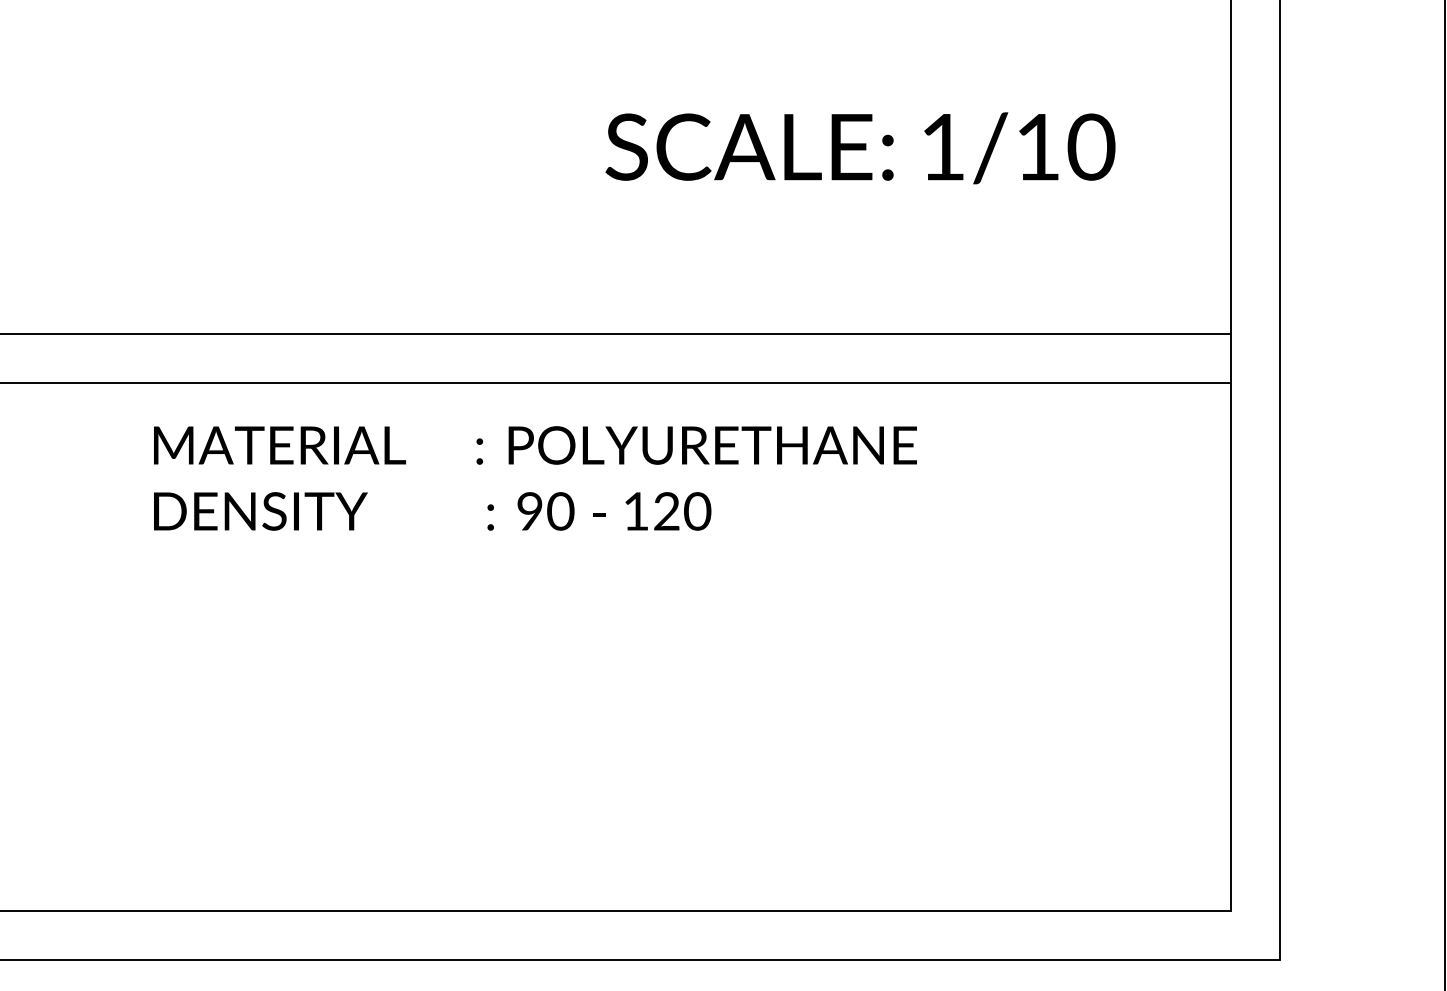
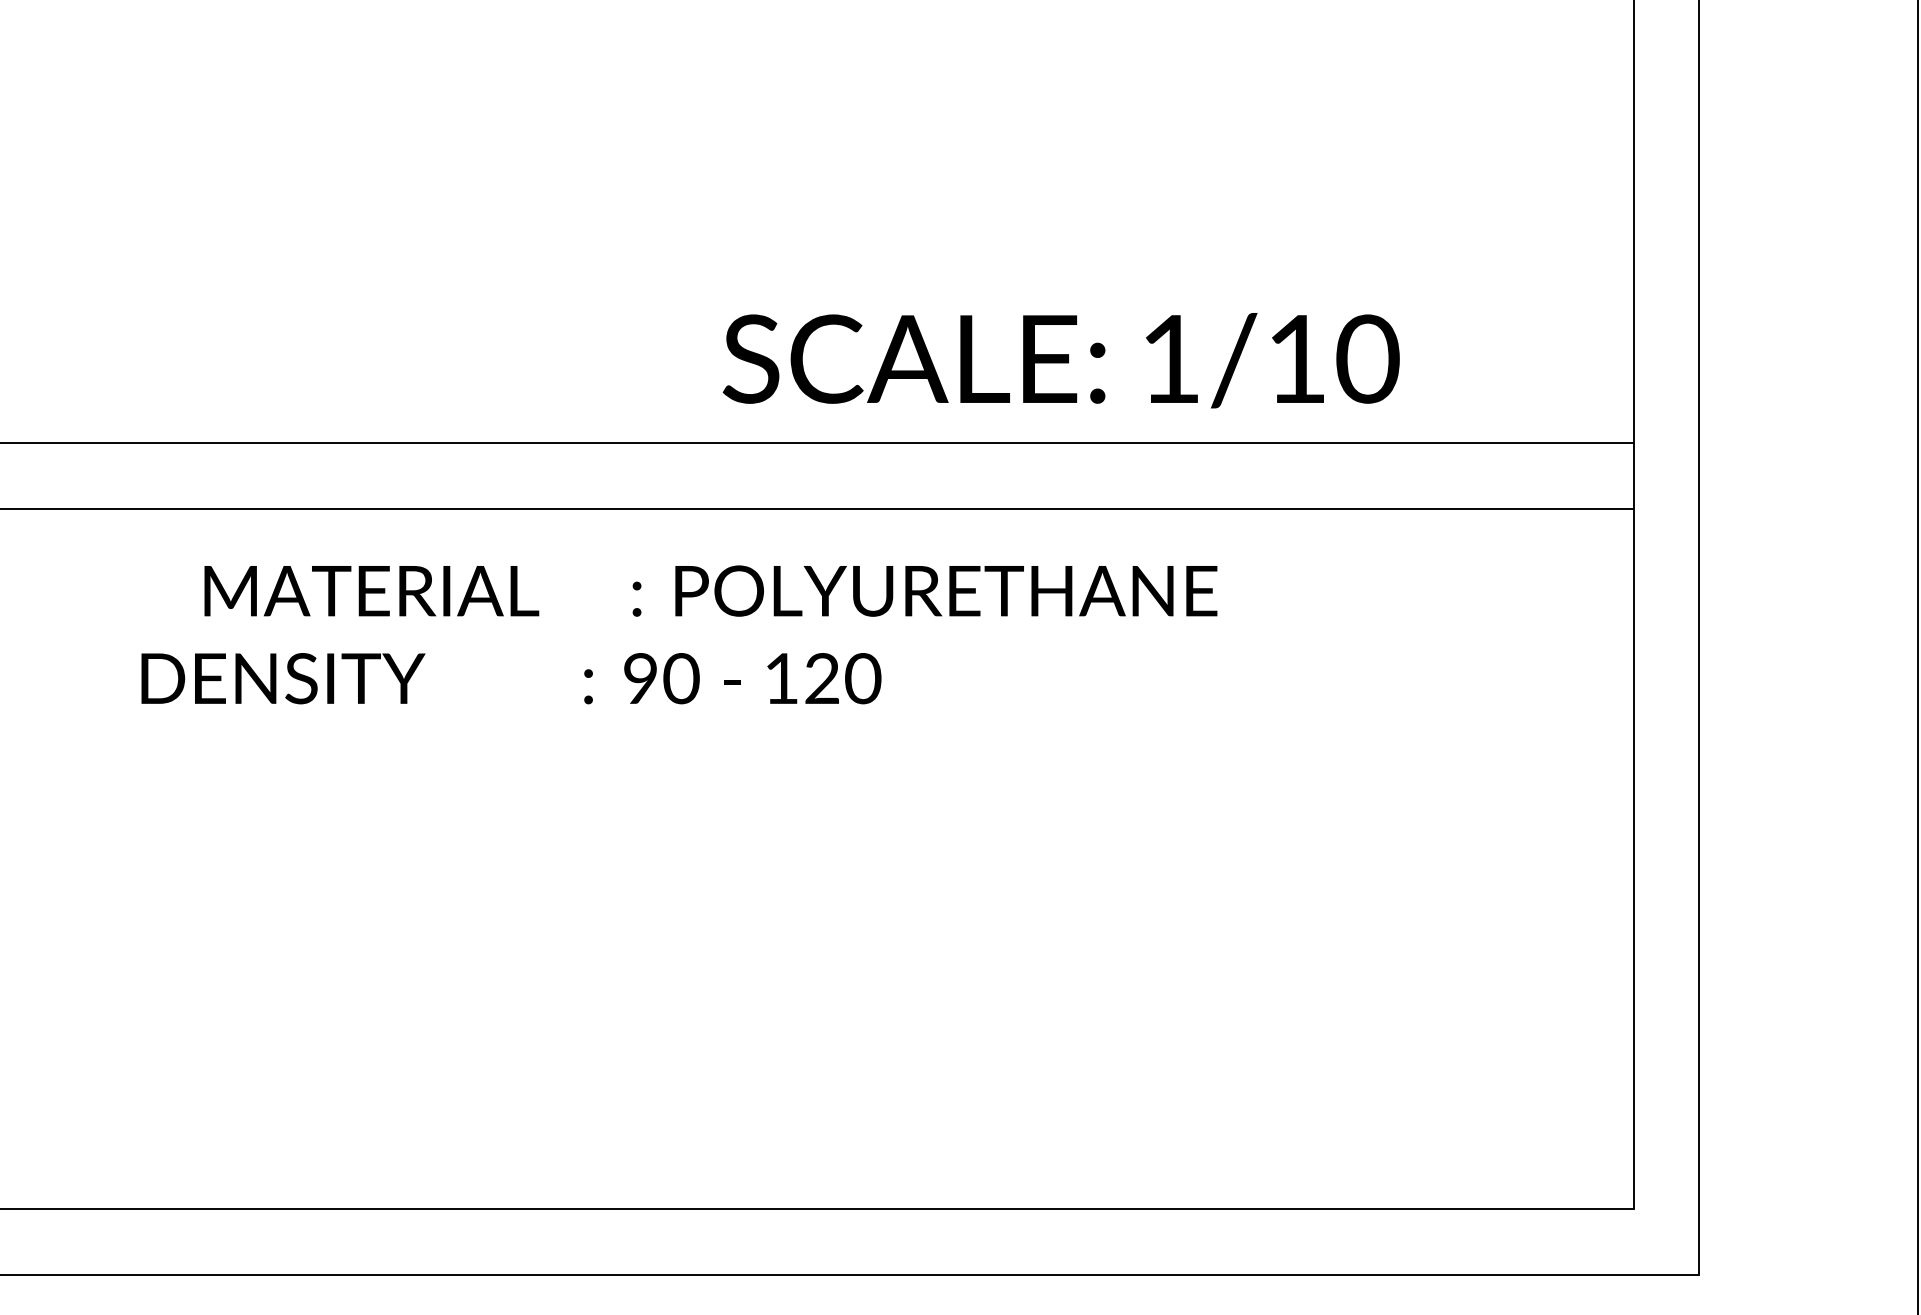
text: (859, 148) -> (1060, 360), moved
text: (432, 511) -> (511, 678), moved

